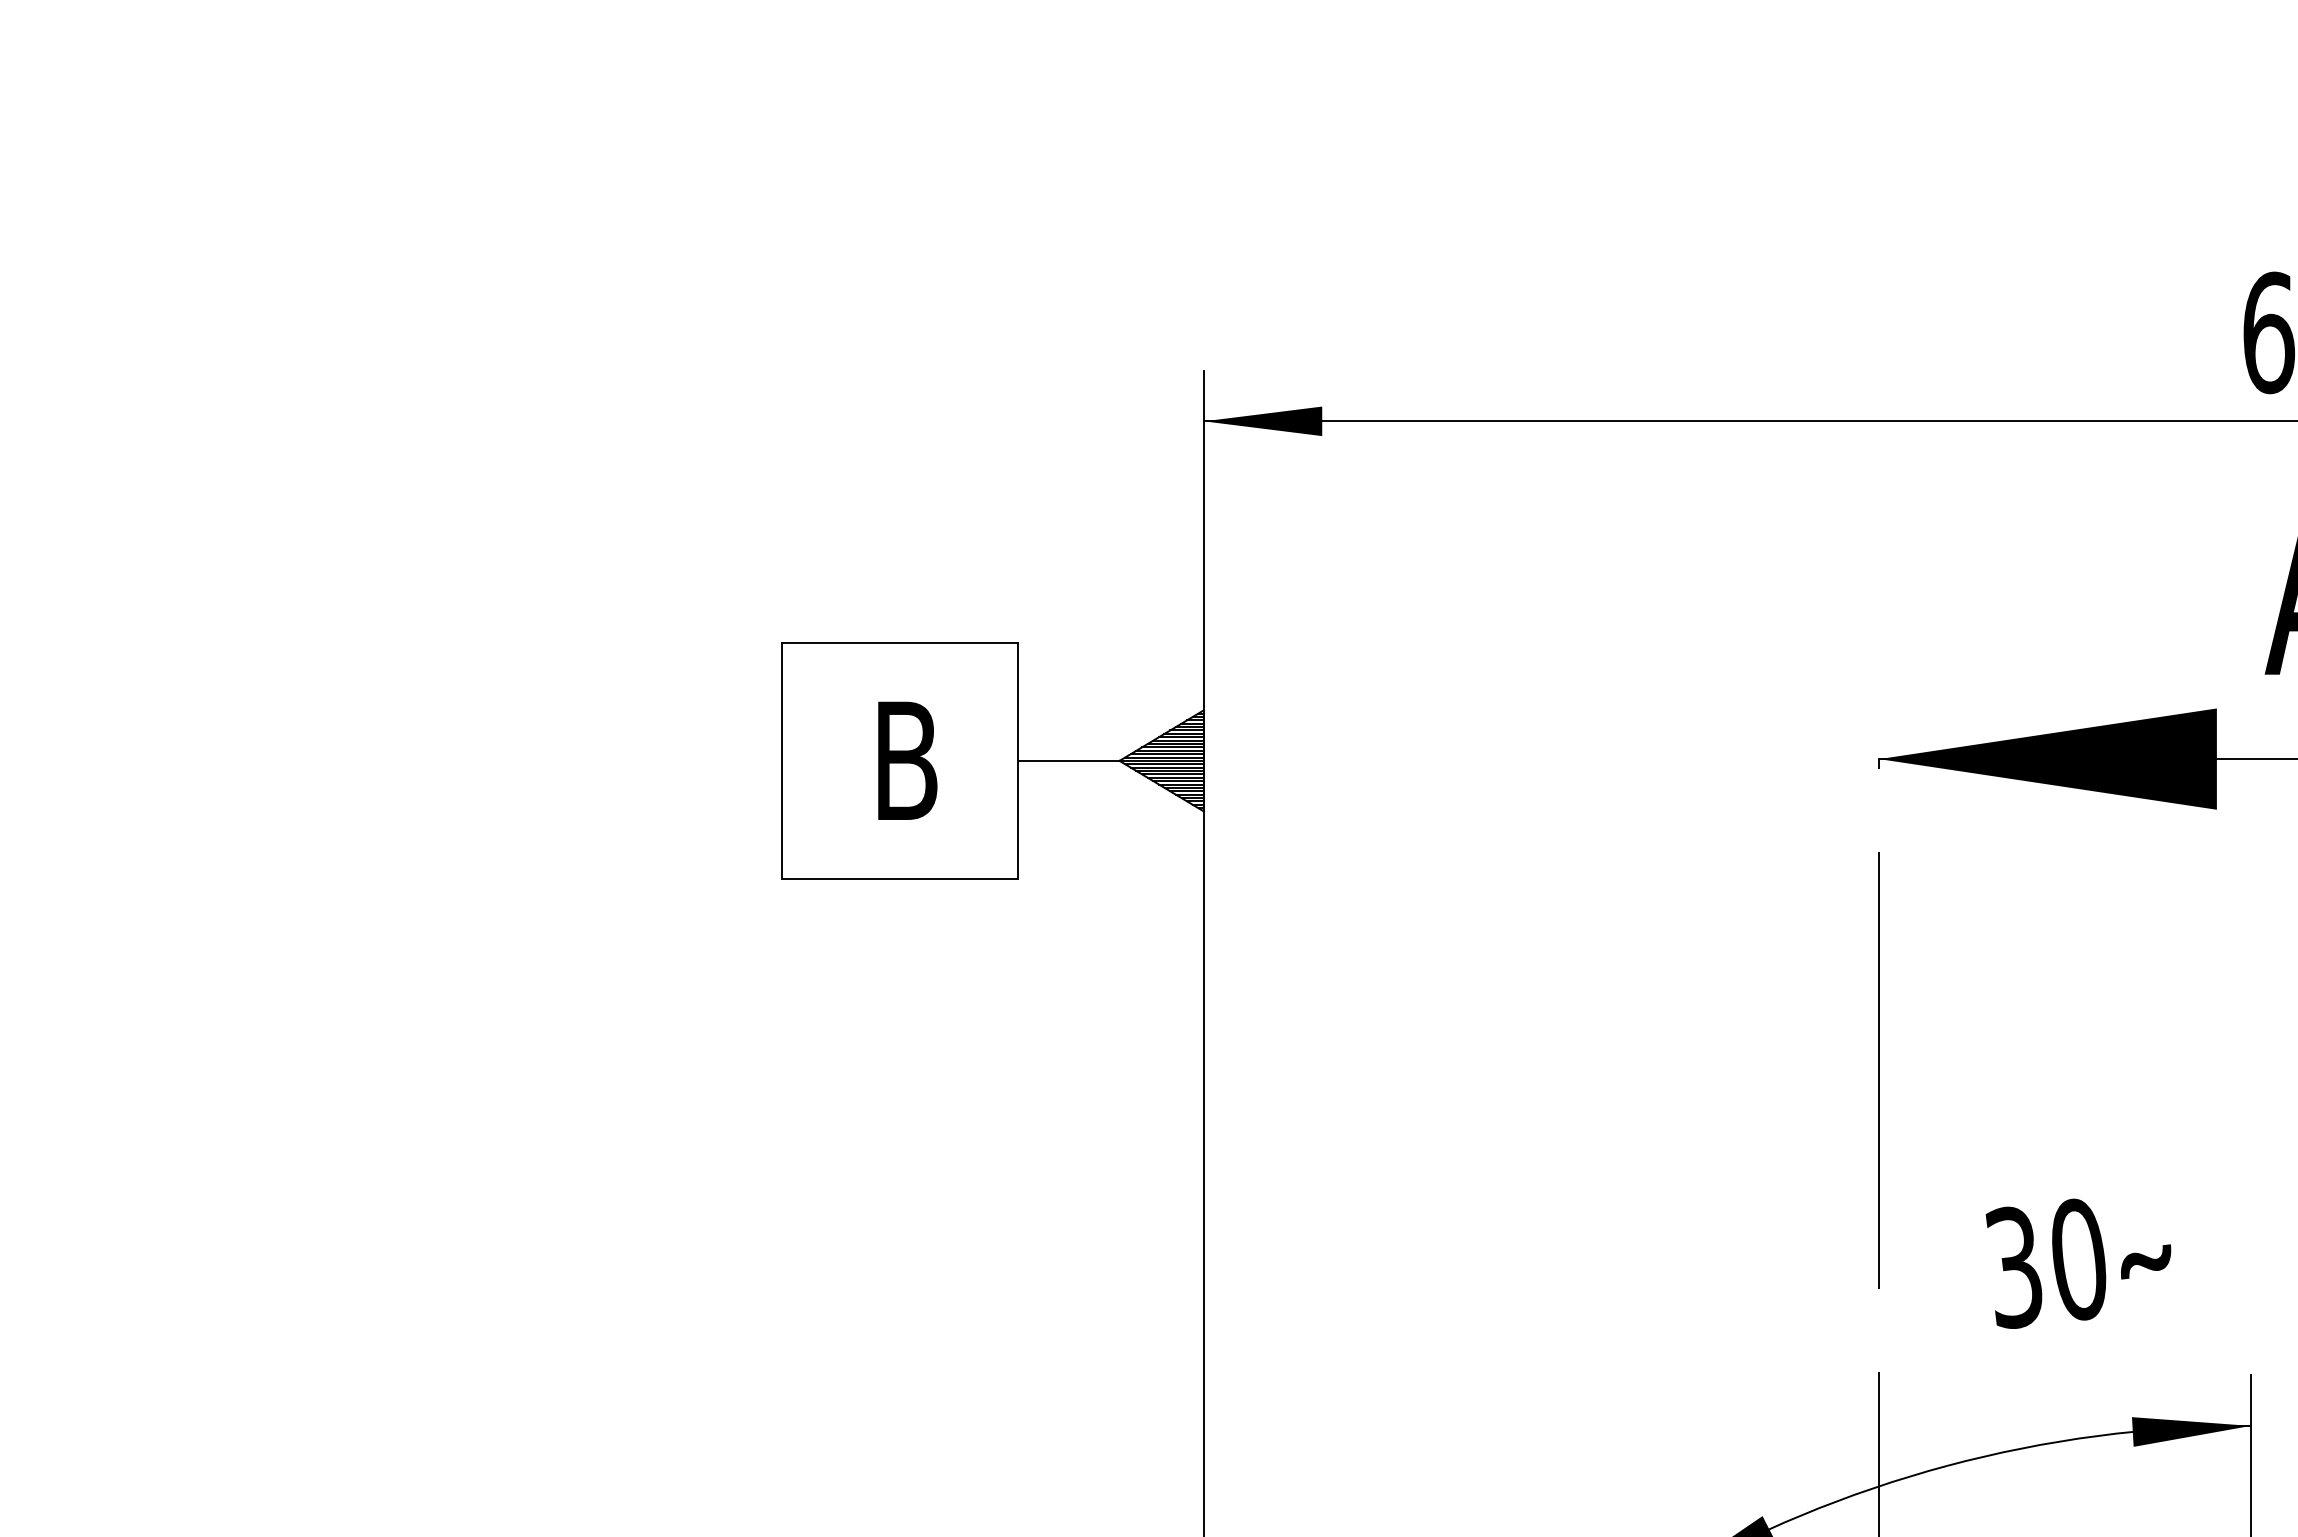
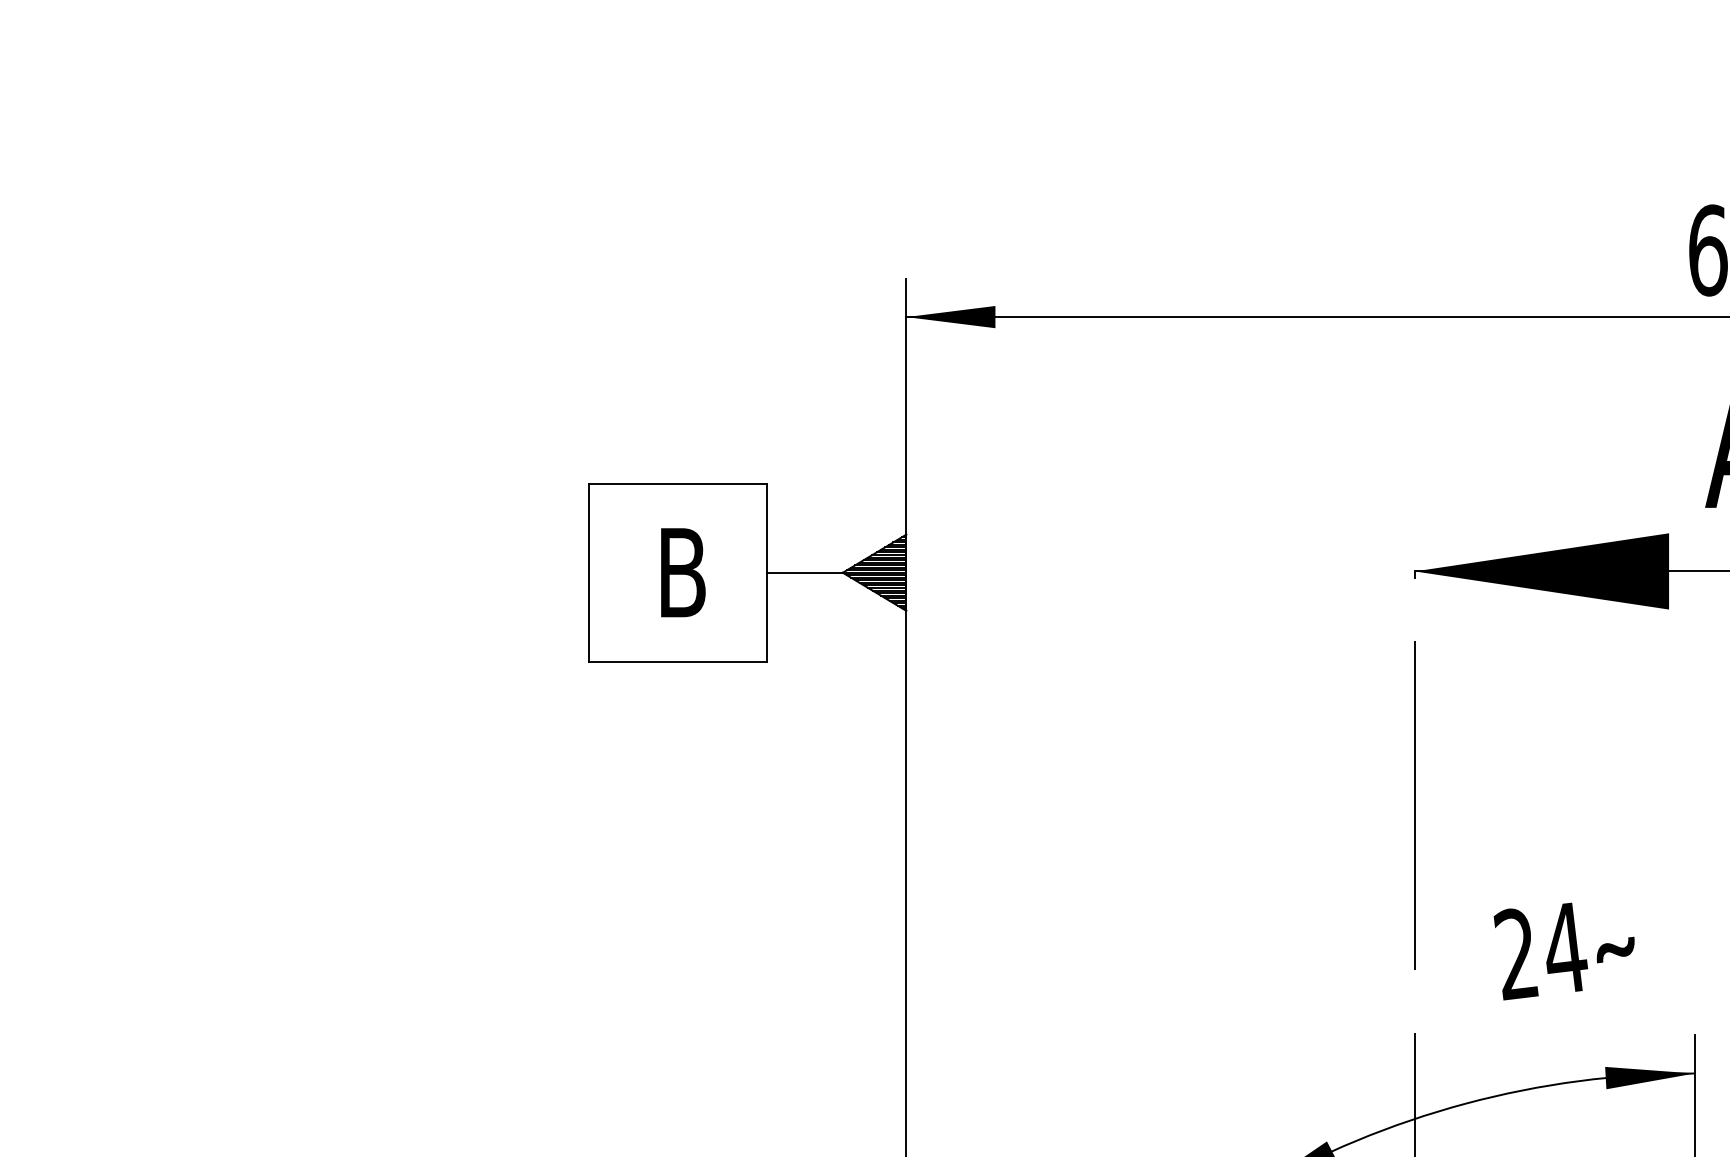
text: (2046, 1263) -> (1540, 951), 30 -> 24

